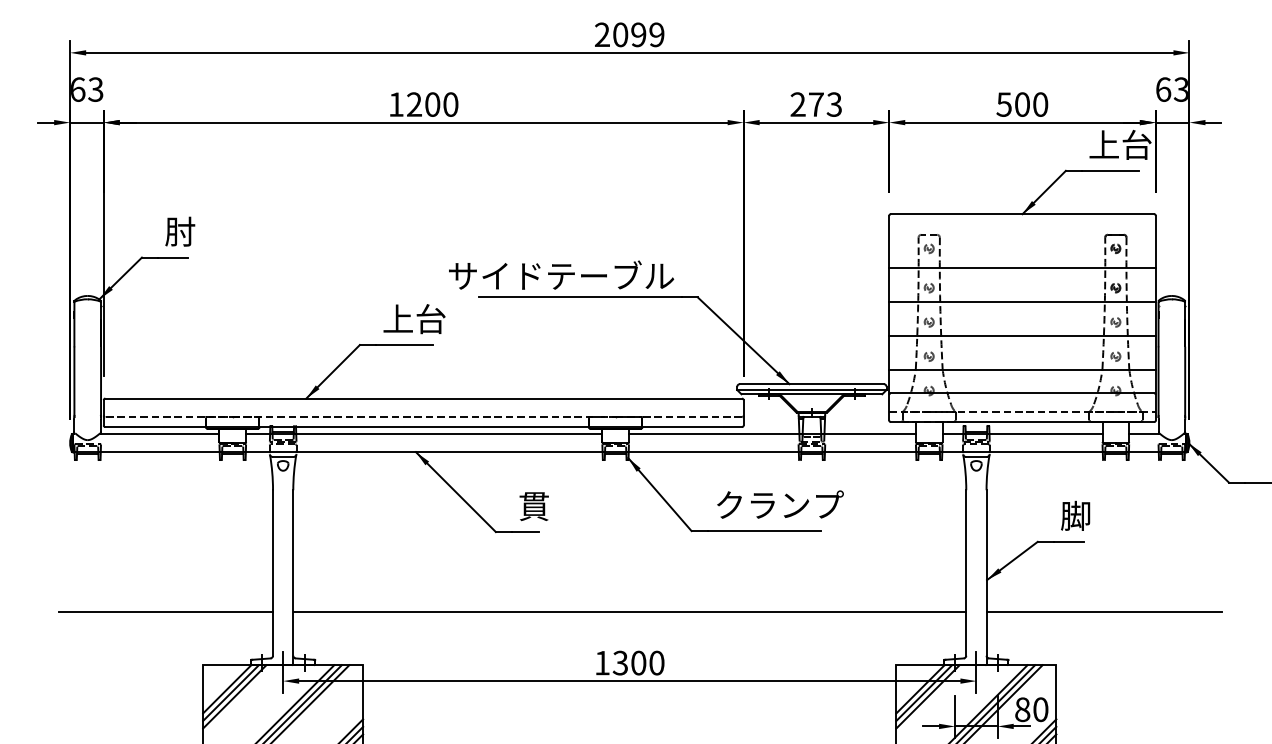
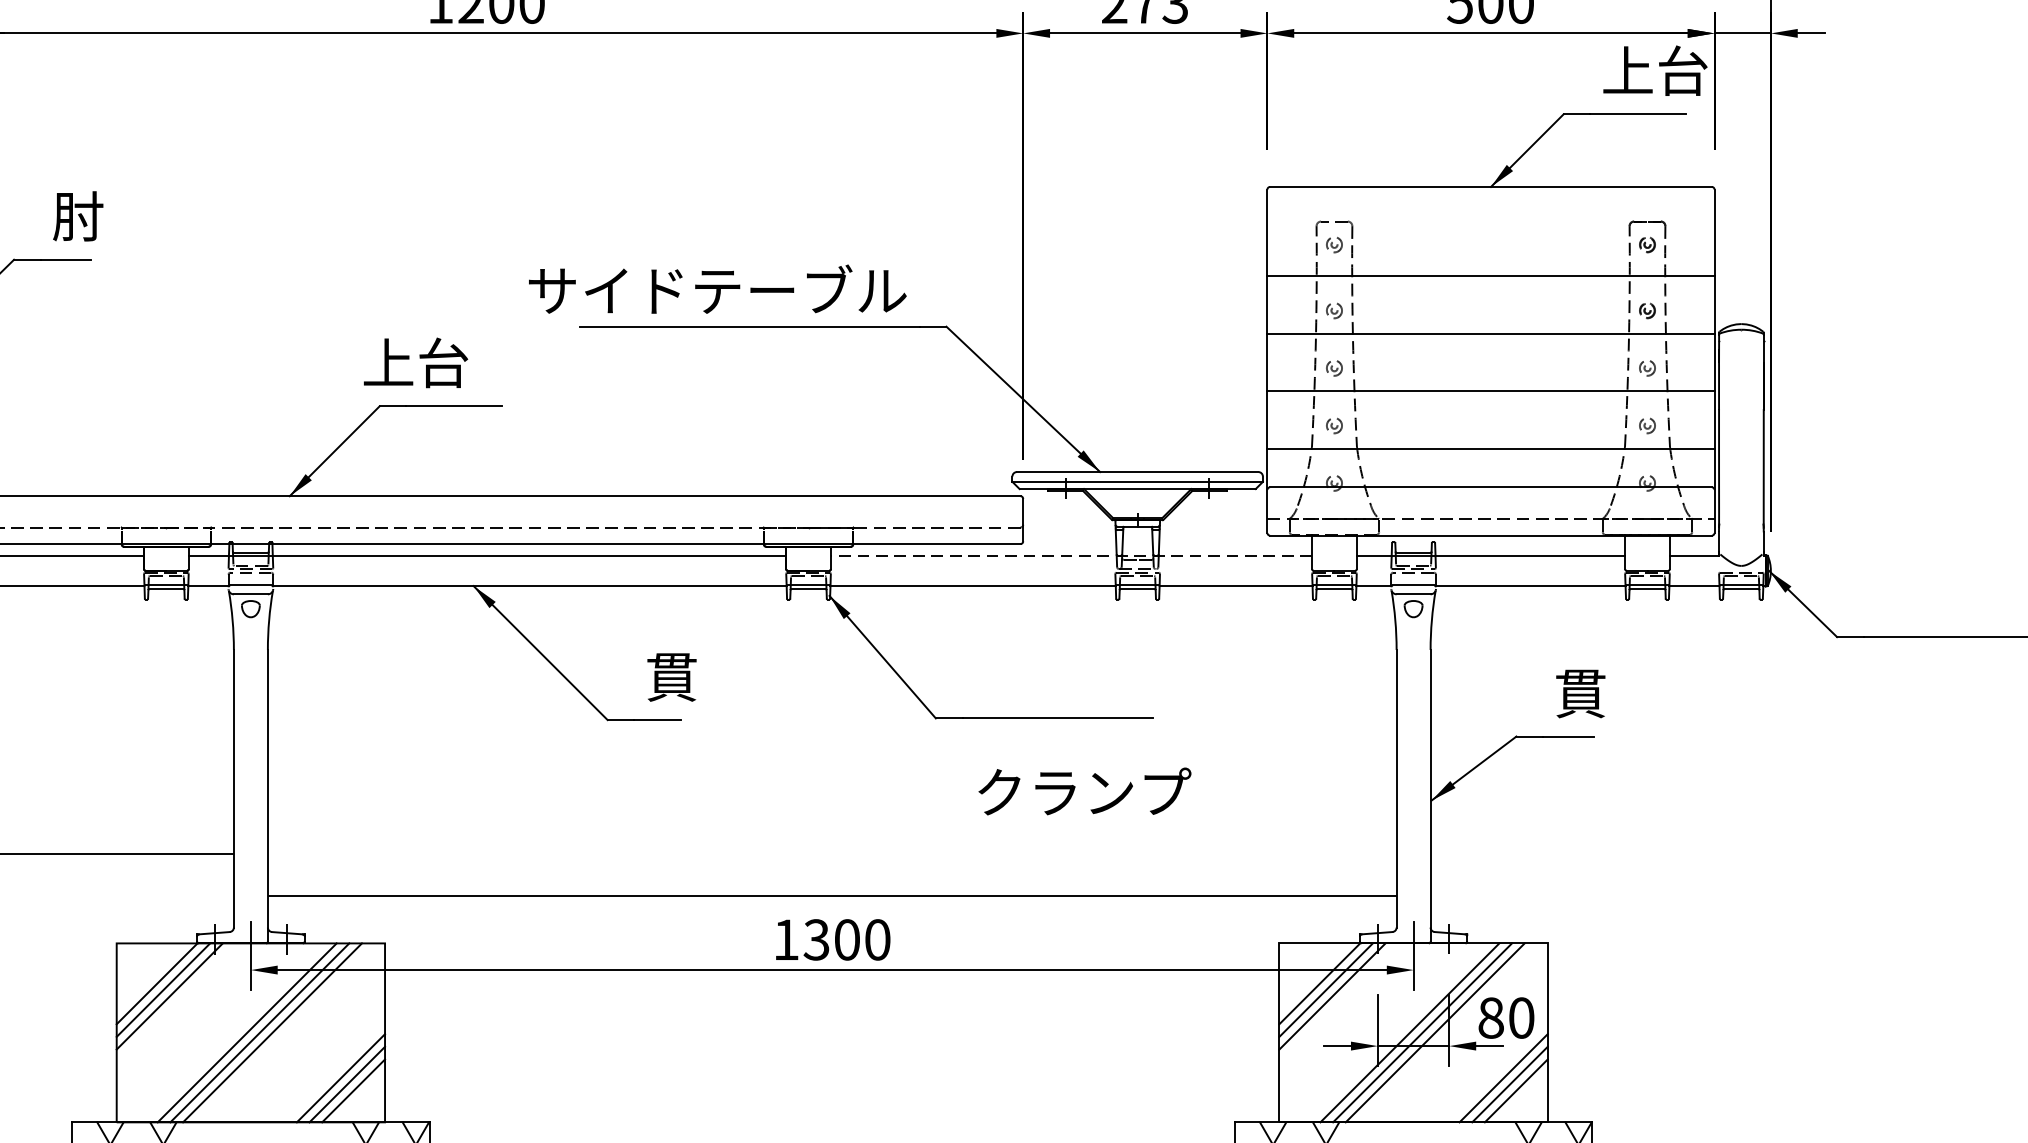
text: (414, 319) -> (415, 363), moved
line: (771, 434) -> (1069, 556), solid -> dashed
text: (780, 504) -> (1085, 791), moved
text: (1075, 515) -> (1579, 692), 脚 -> 貫
line: (629, 611) -> (831, 895), moved
line: (1104, 611) -> (1628, 853), removed

